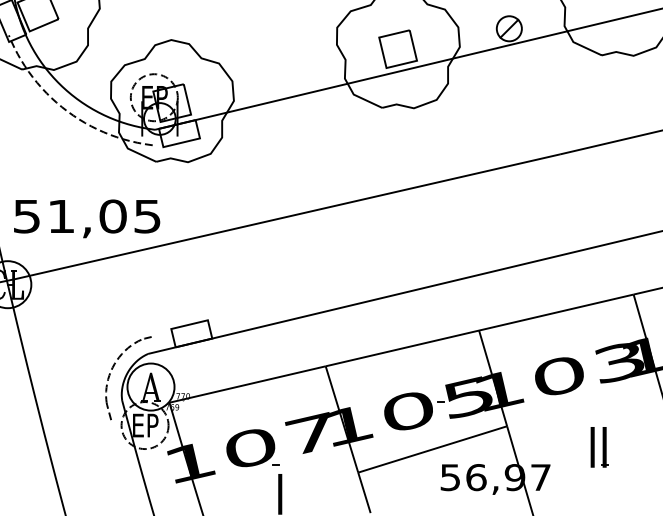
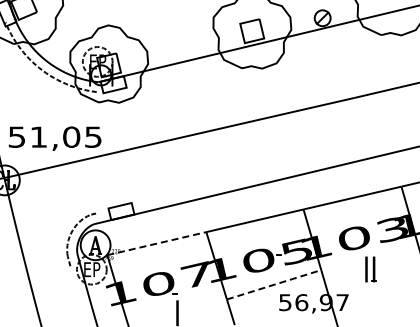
line: (247, 384) -> (156, 243), solid -> dashed
part: (599, 447) -> (370, 269), moved
line: (433, 448) -> (274, 284), solid -> dashed

